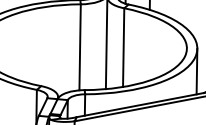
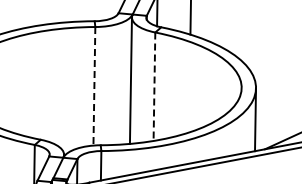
line: (80, 47) -> (94, 86), solid -> dashed
line: (123, 48) -> (154, 87), solid -> dashed

